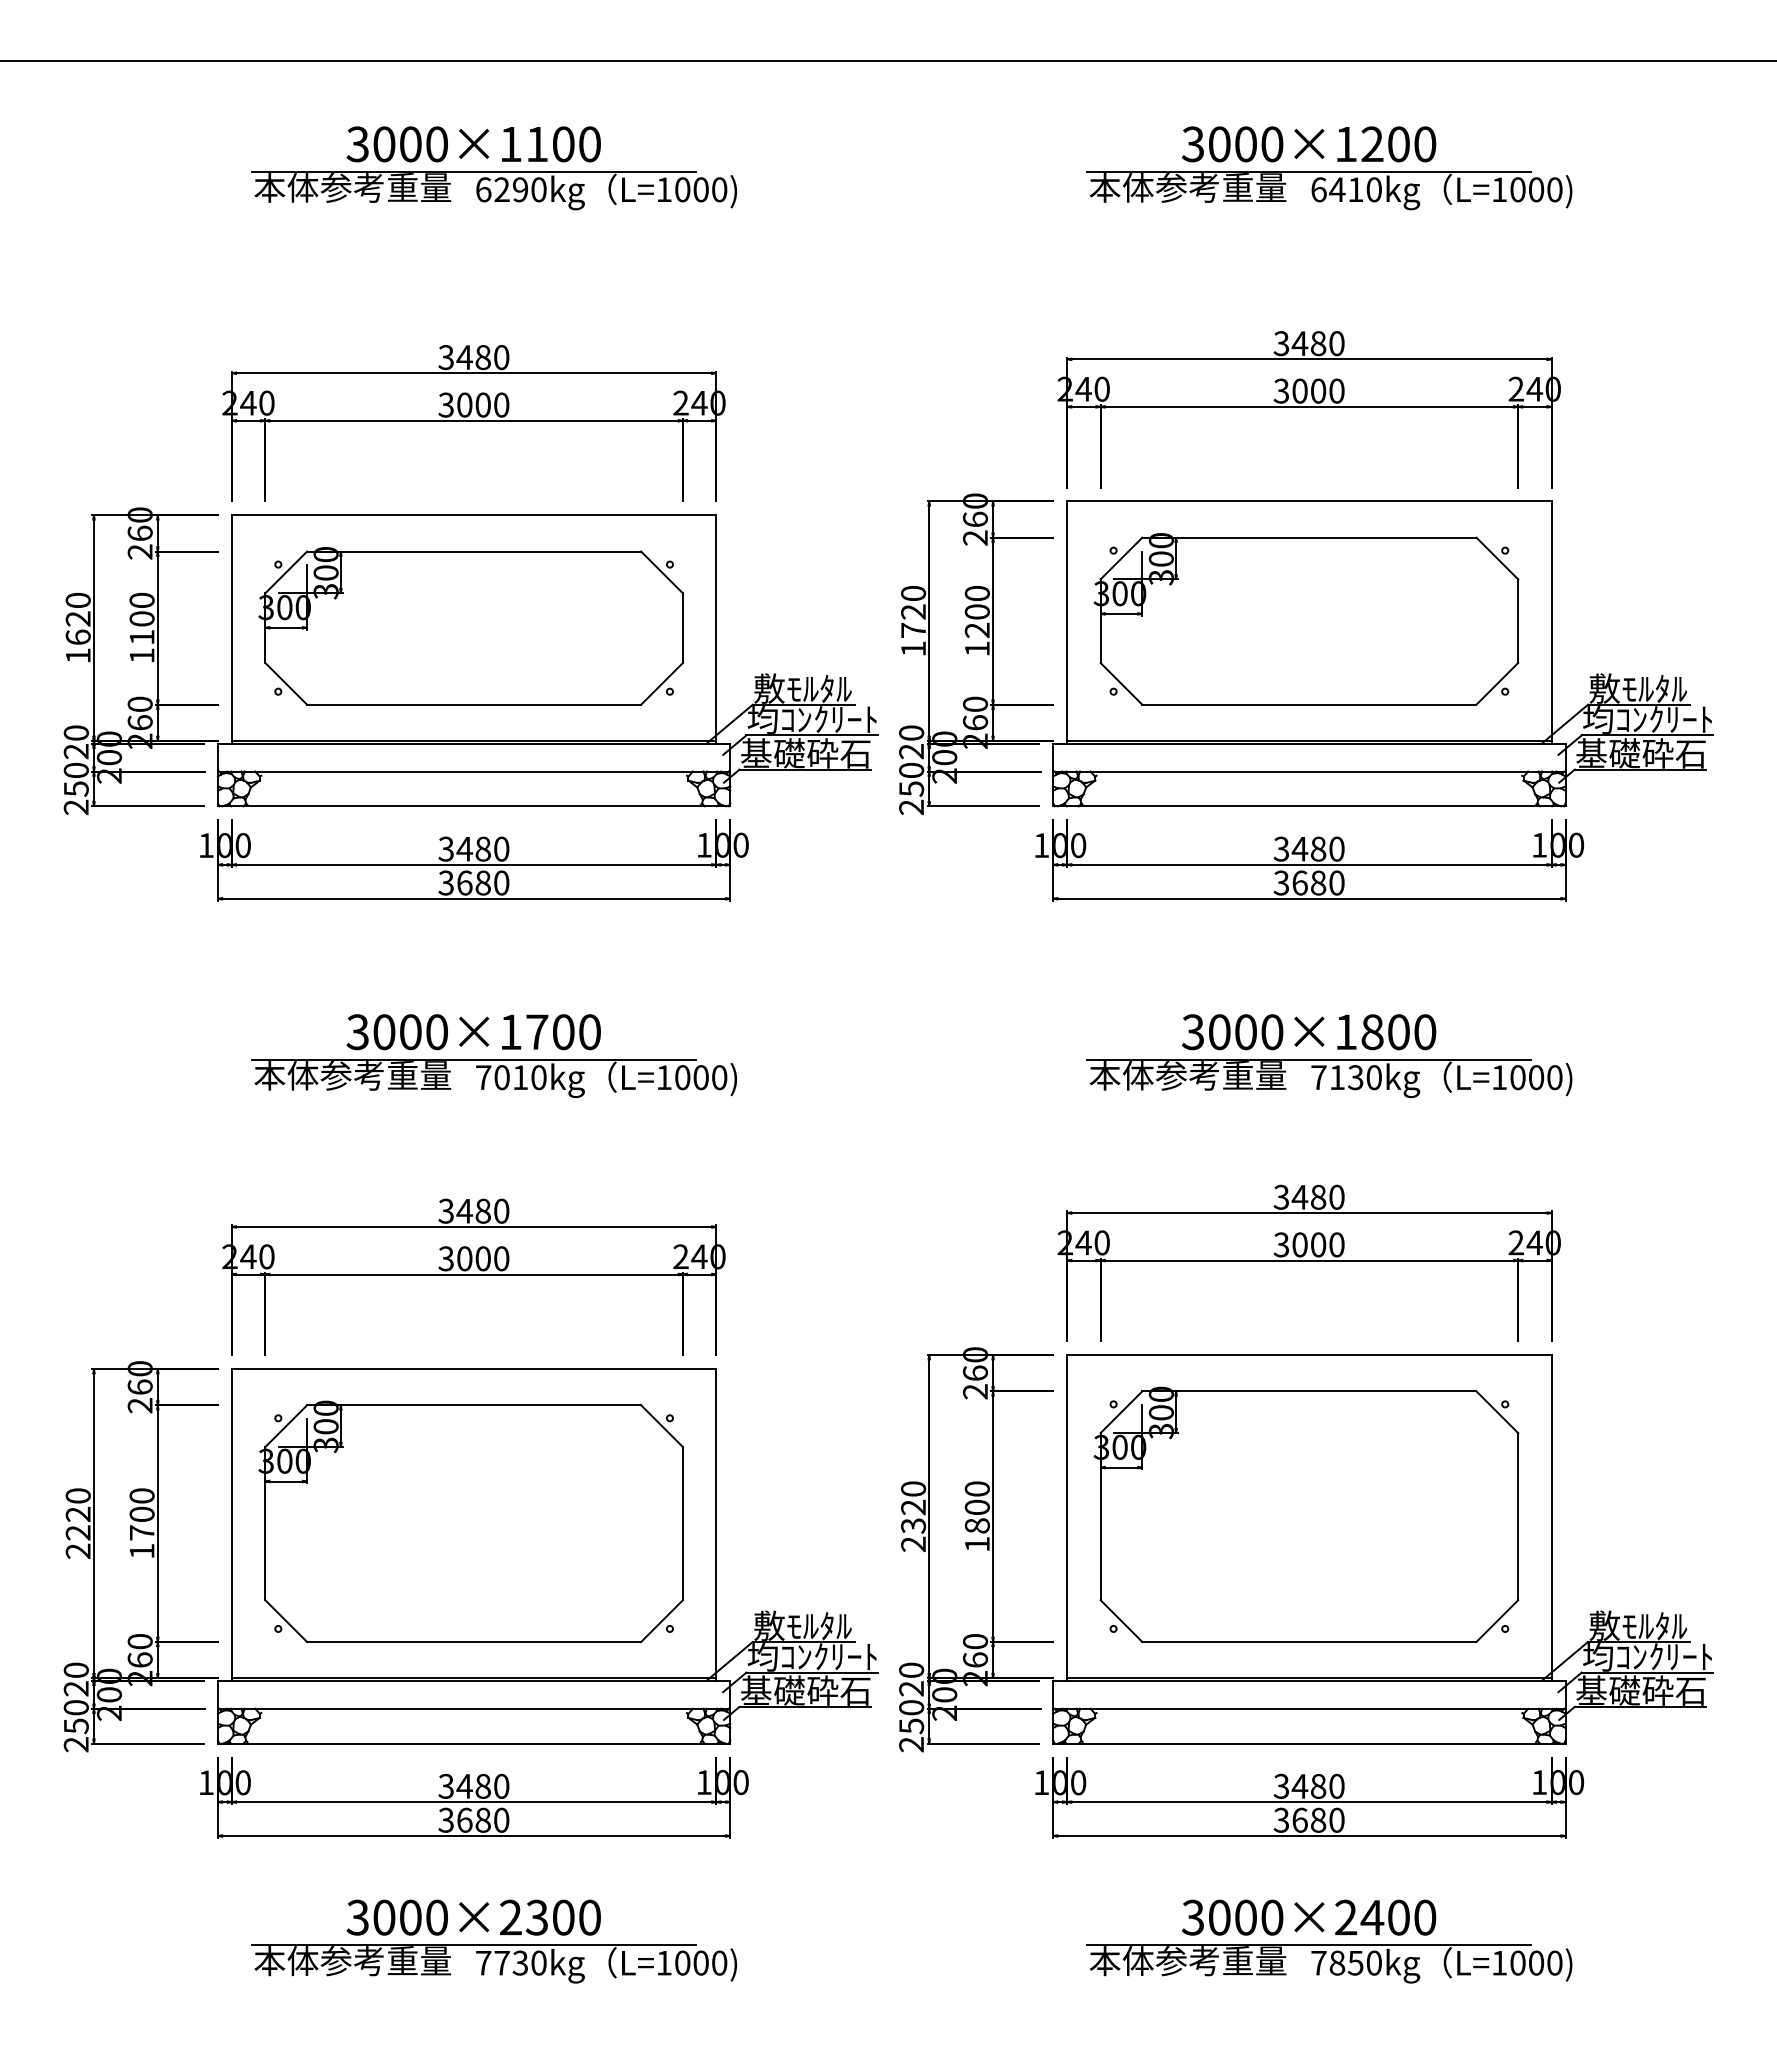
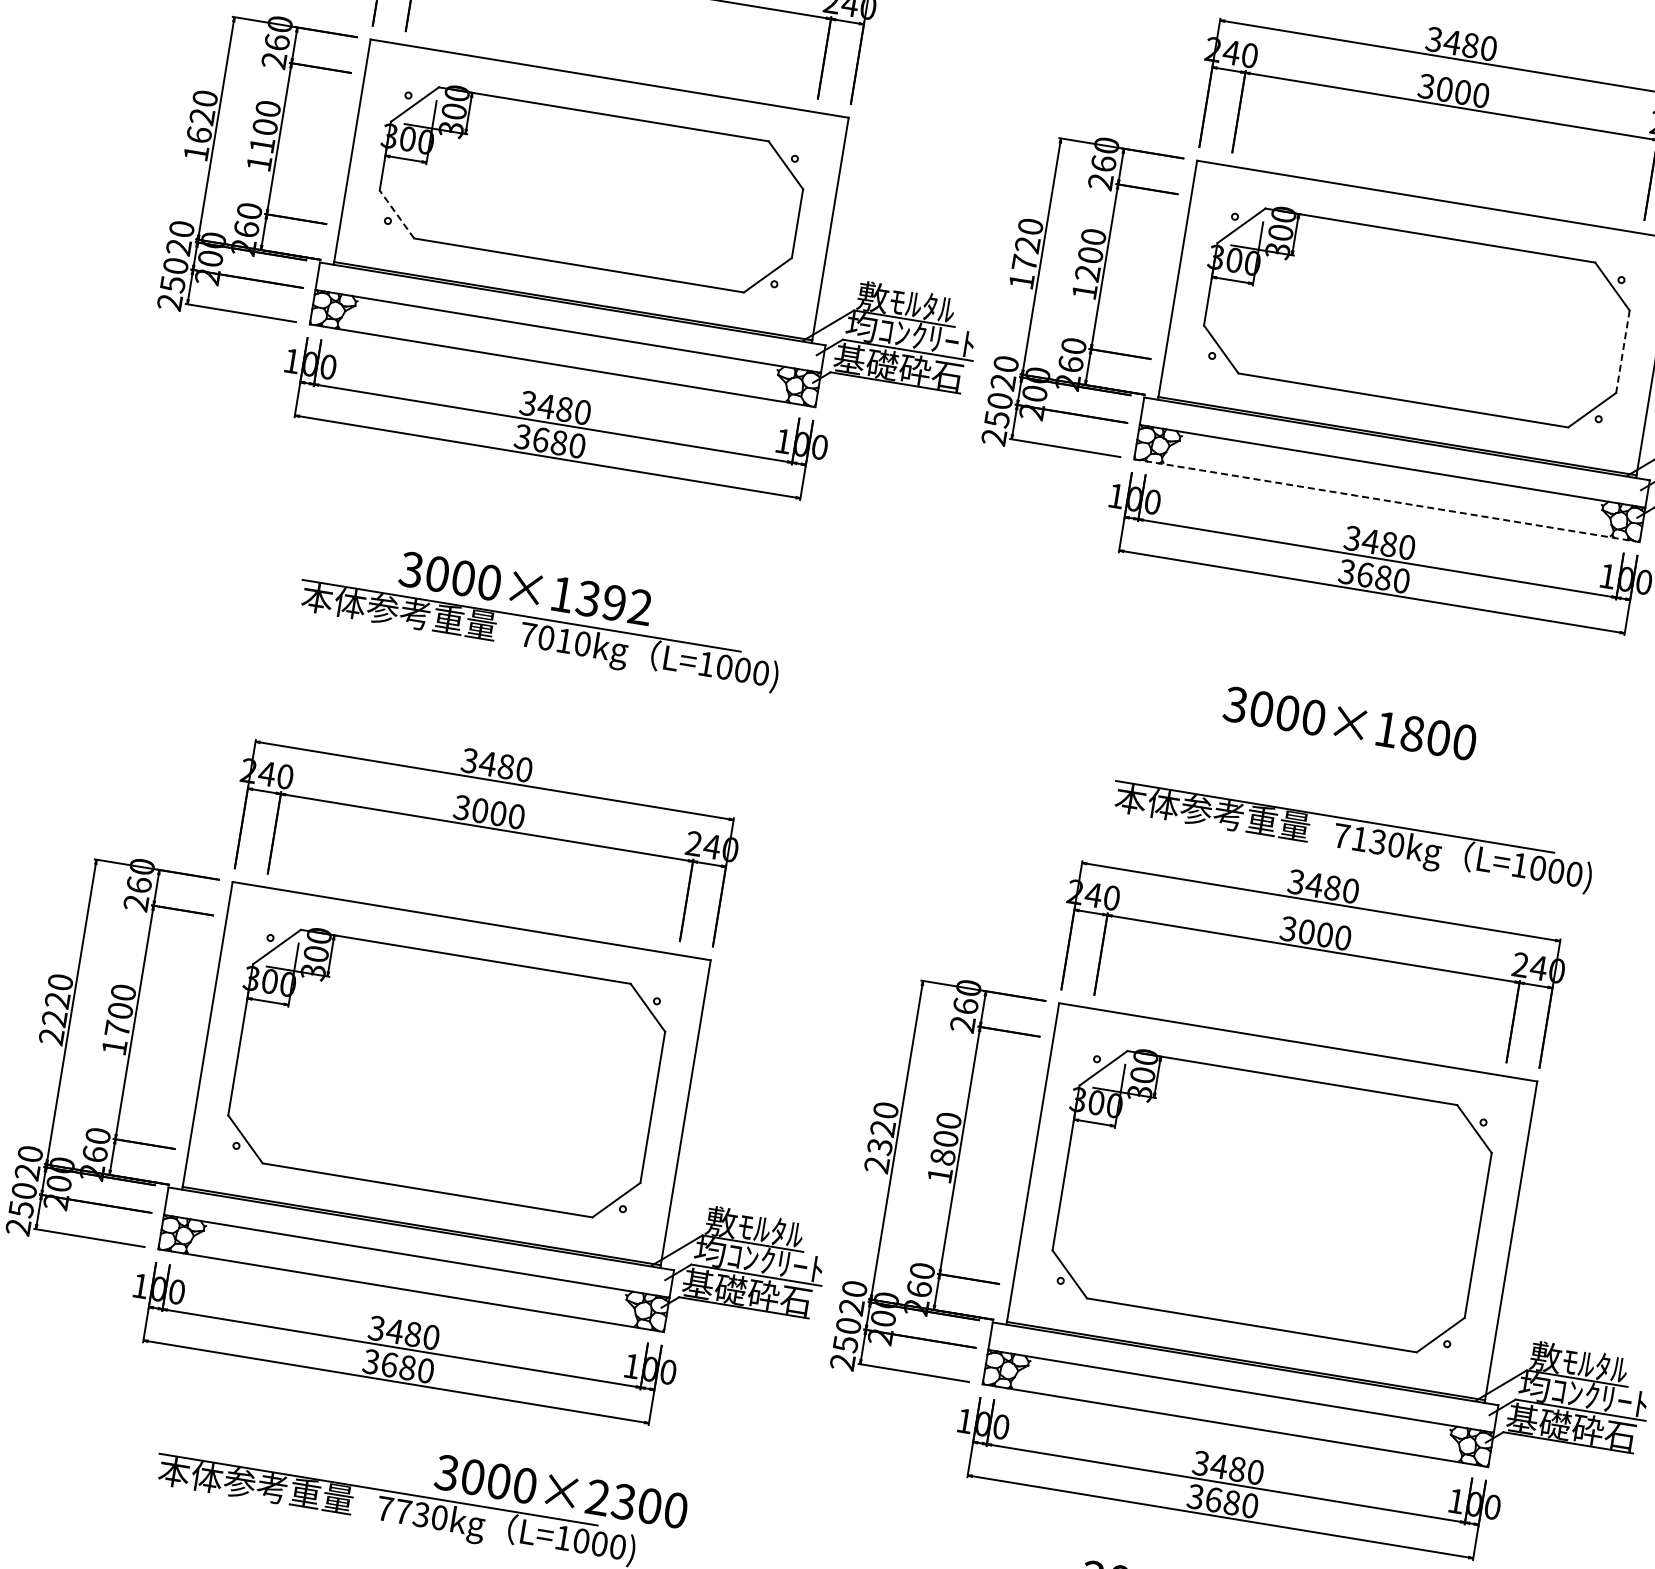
line: (1518, 621) -> (1623, 352), solid -> dashed
line: (286, 683) -> (397, 214), solid -> dashed
line: (1309, 806) -> (1386, 500), solid -> dashed
text: (562, 1032) -> (613, 603), 3000×1700 -> 3000×1392
part: (1336, 1078) -> (1358, 839), moved
text: (473, 1917) -> (561, 1491), moved

